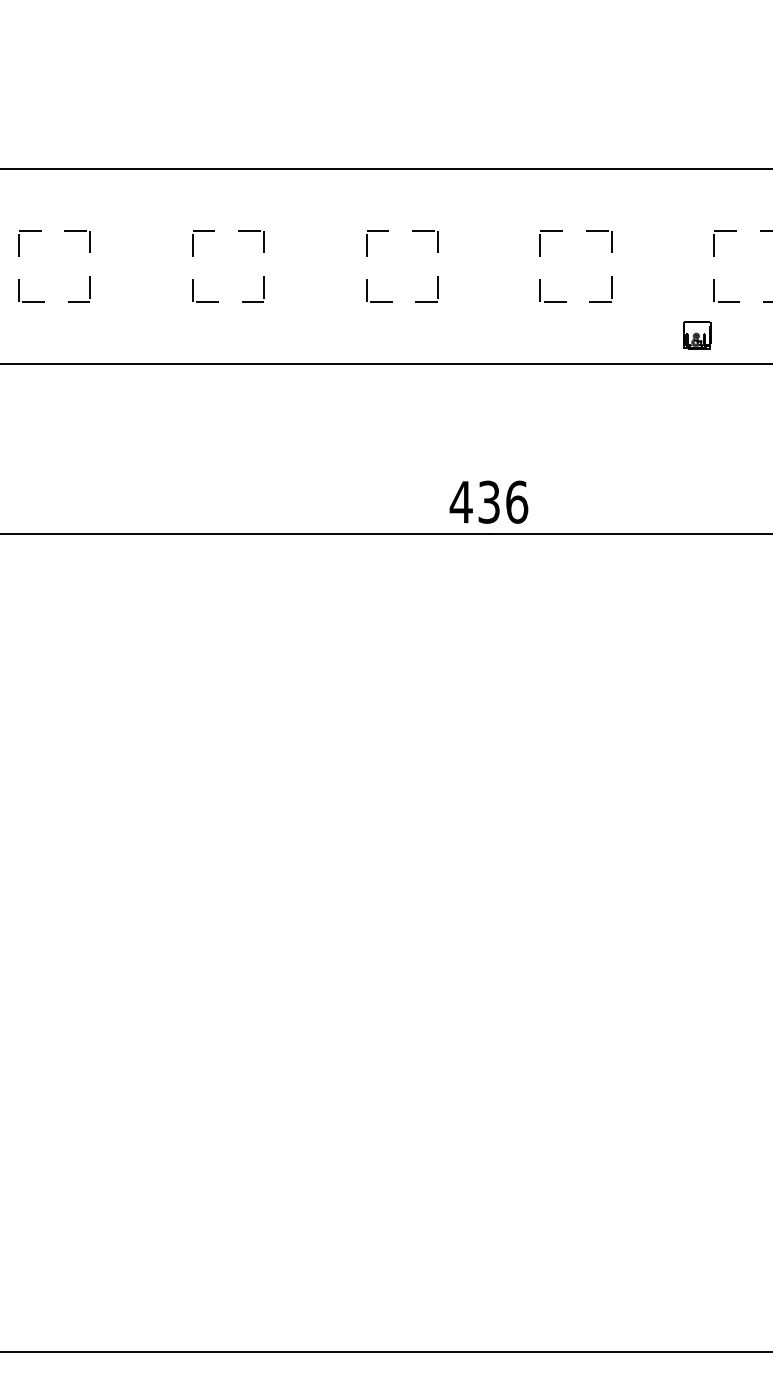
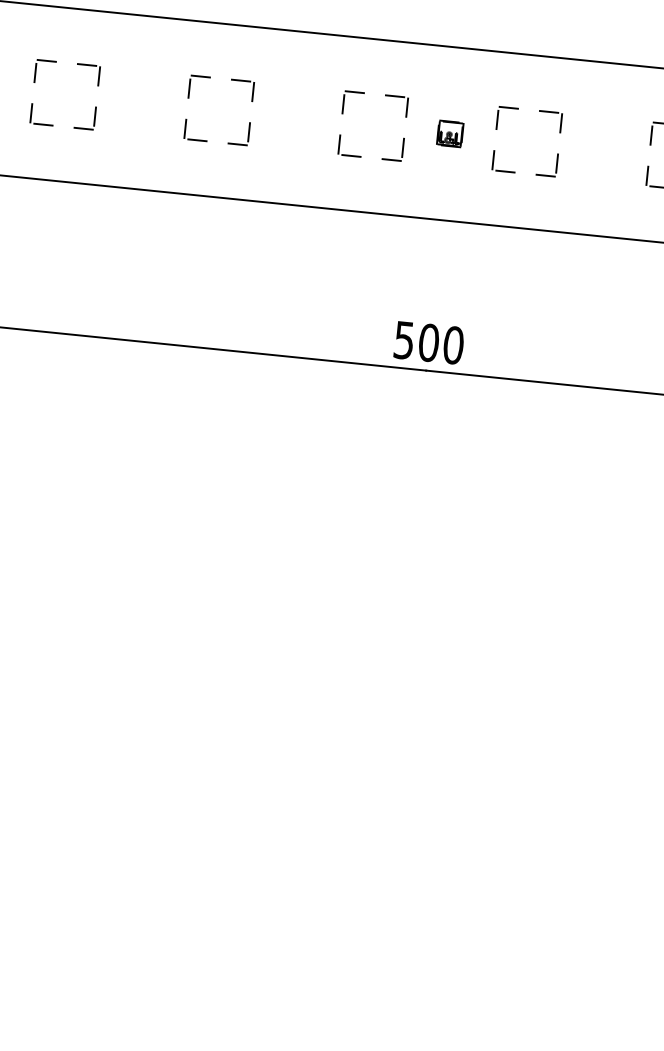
part: (697, 335) -> (450, 134), moved
text: (488, 501) -> (428, 342), 436 -> 500

